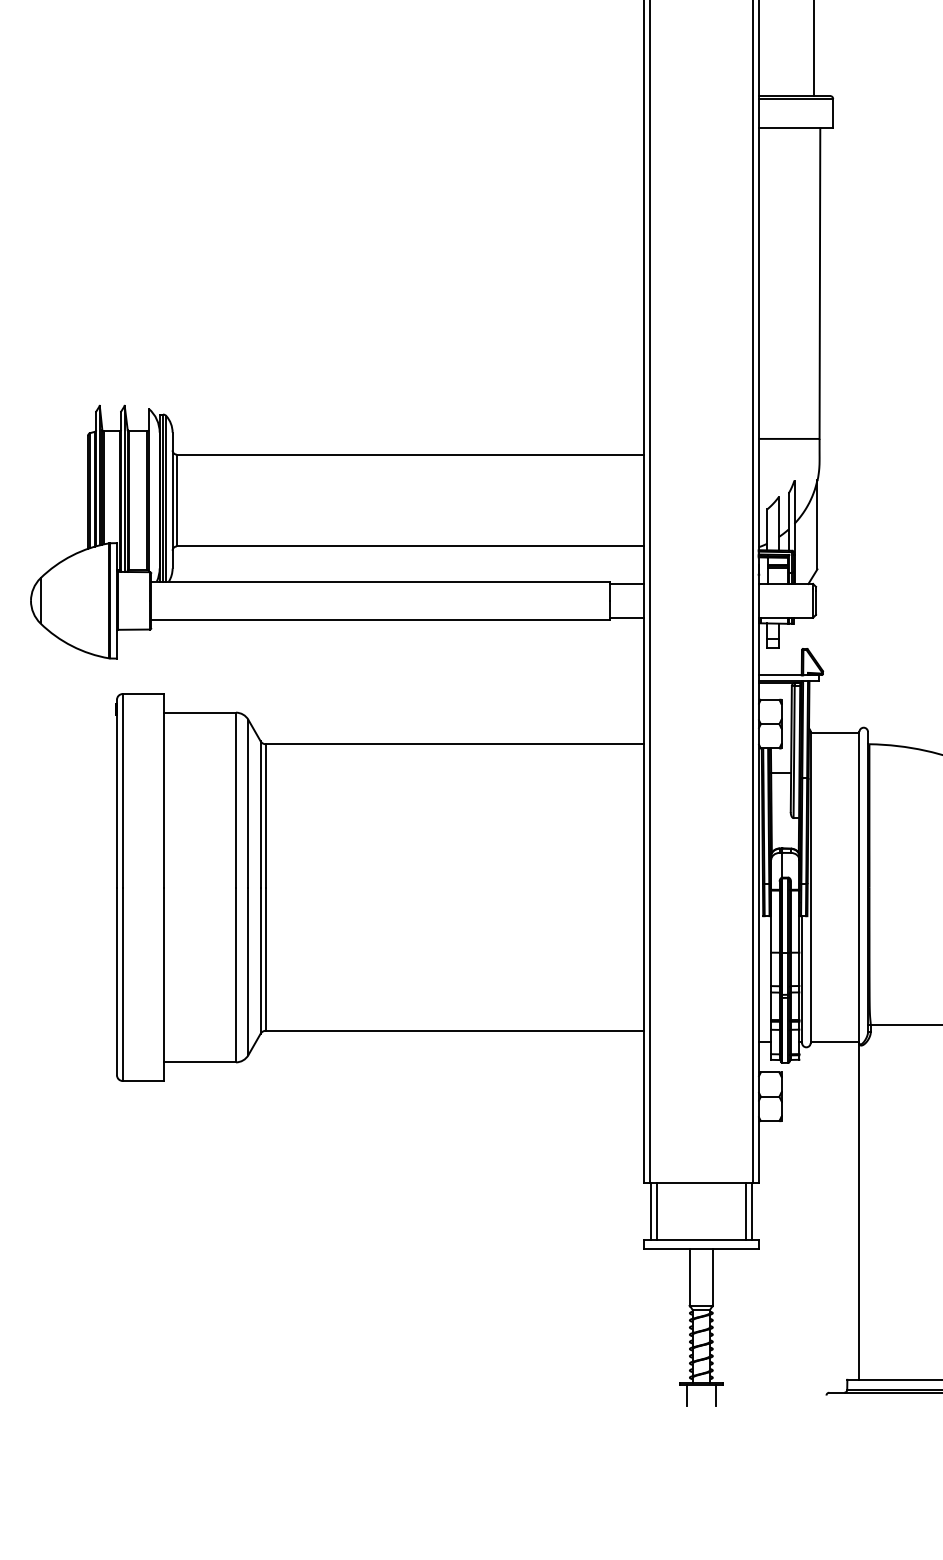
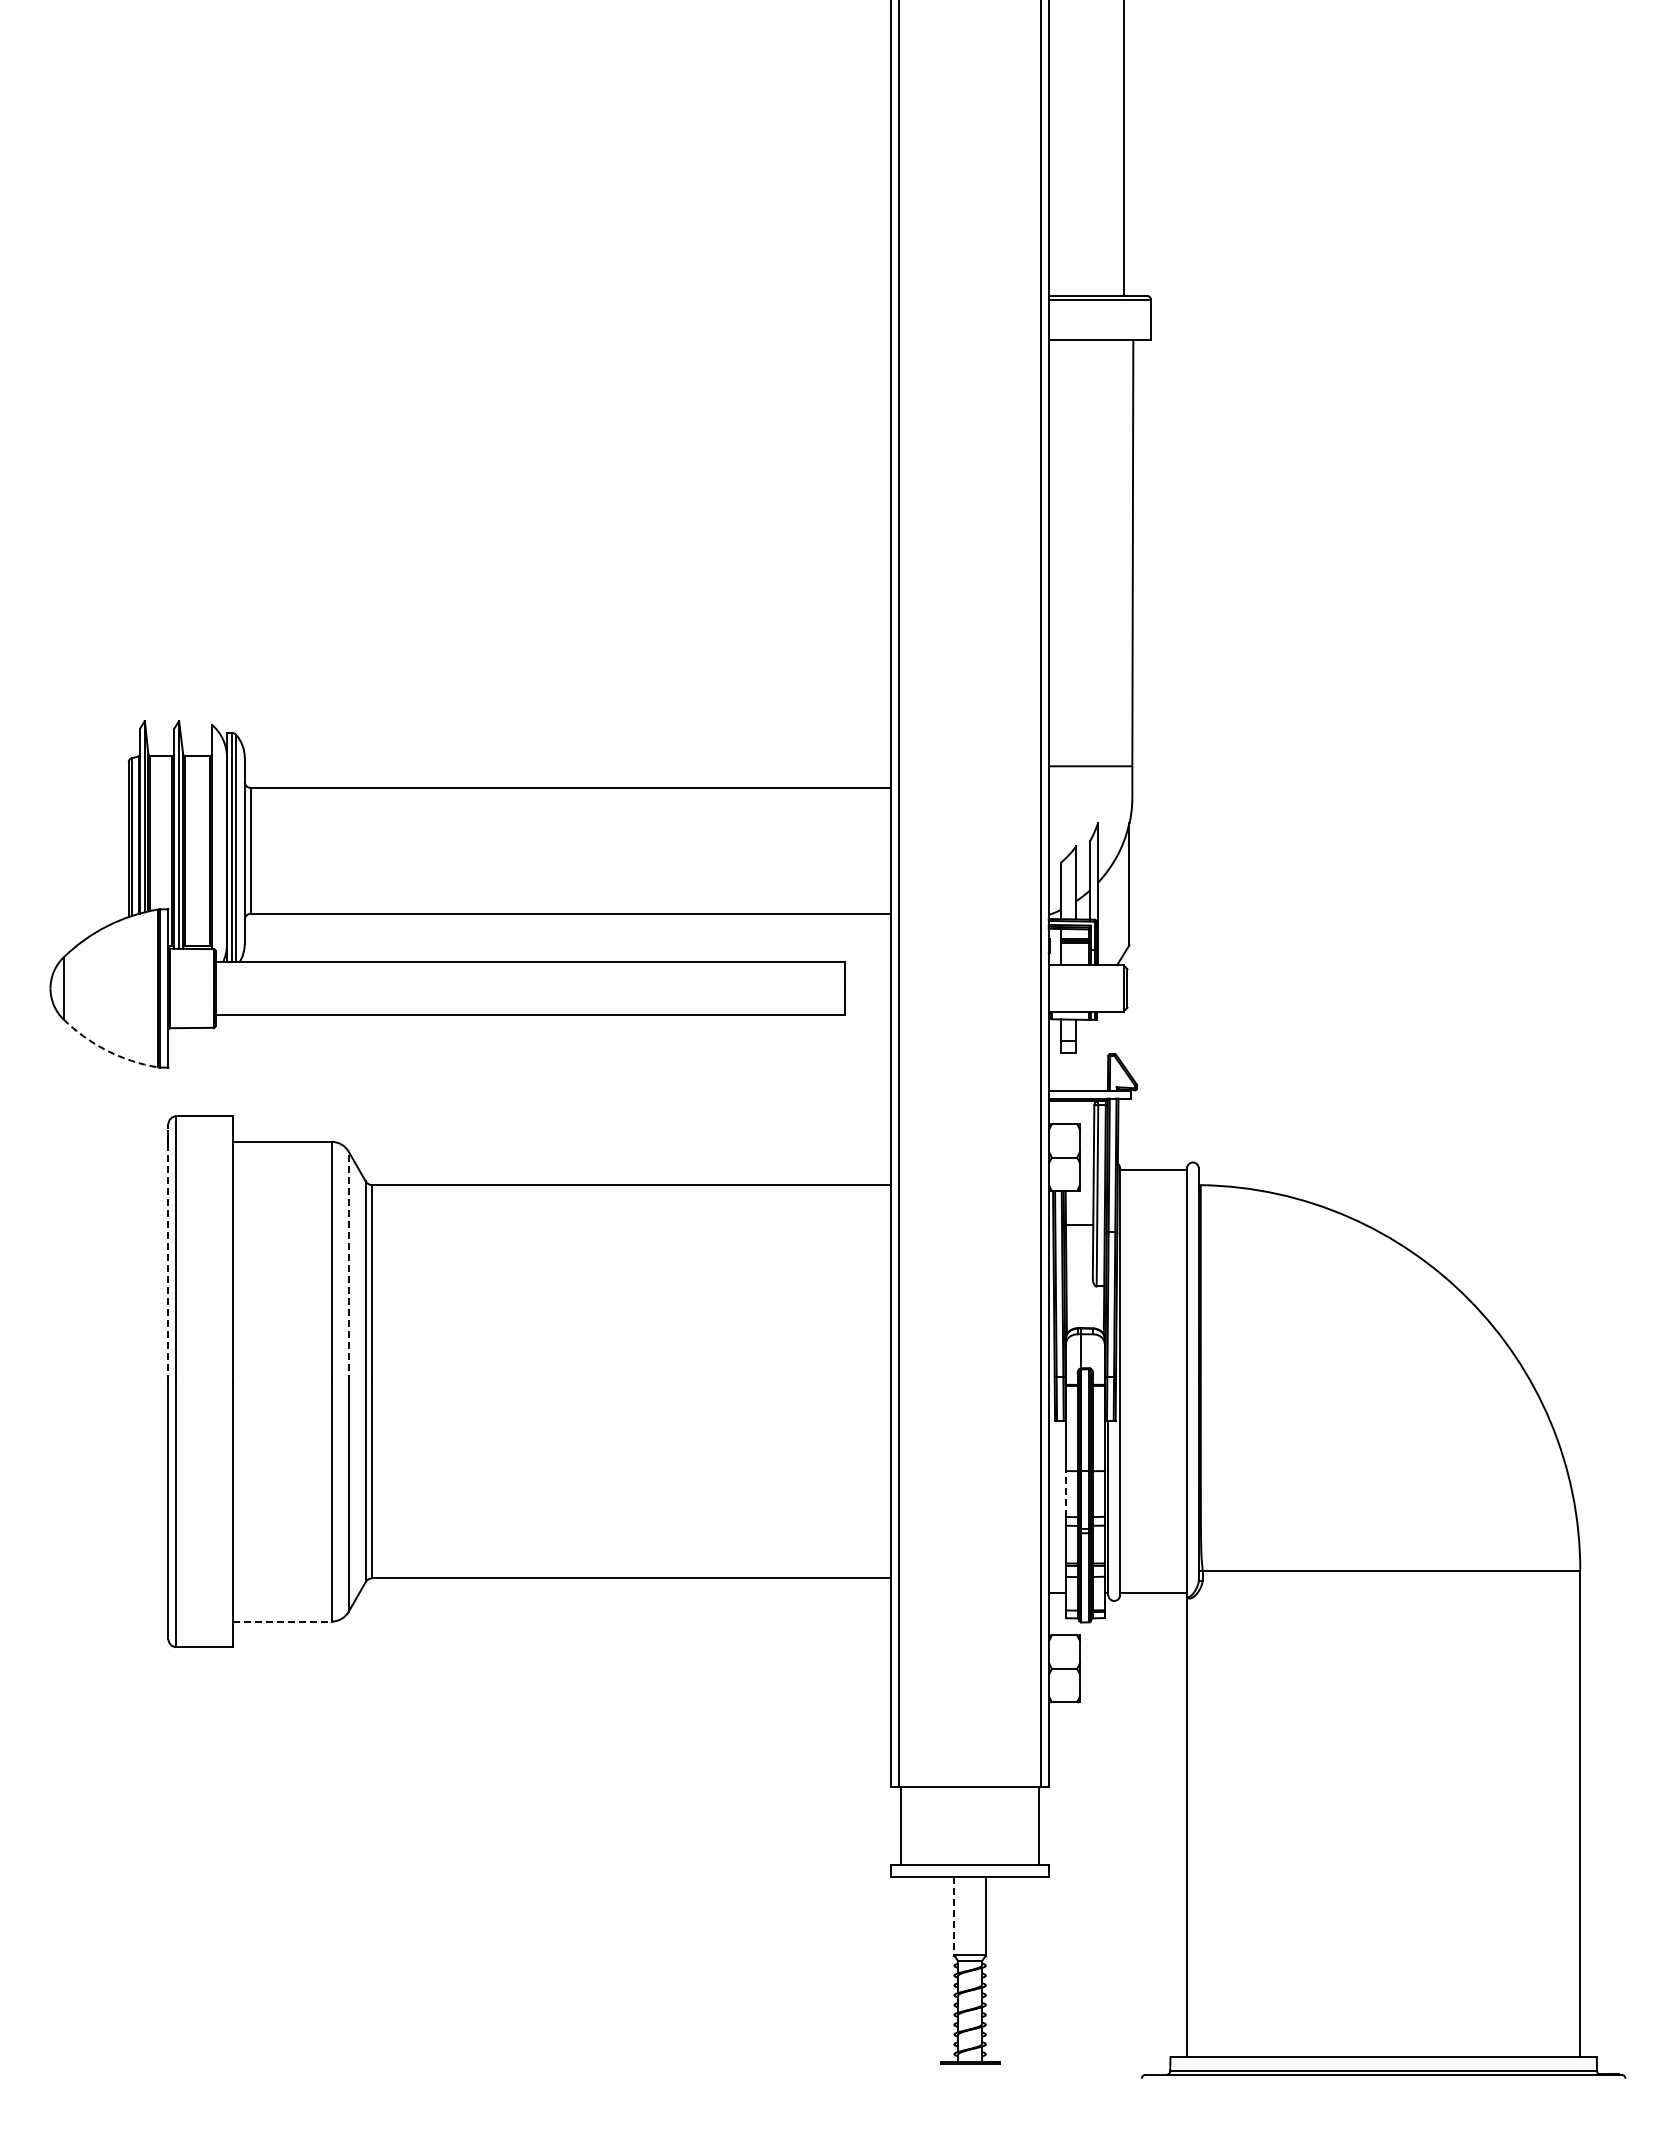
line: (626, 584) -> (867, 965), removed
line: (626, 617) -> (867, 1011), removed
arc: (71, 646) -> (106, 1050), solid -> dashed
line: (117, 793) -> (168, 1252), solid -> dashed
line: (248, 803) -> (348, 1266), solid -> dashed
line: (771, 969) -> (1066, 1494), solid -> dashed
line: (200, 1062) -> (283, 1621), solid -> dashed
line: (657, 1210) -> (909, 1825), removed
line: (746, 1210) -> (1031, 1825), removed
line: (689, 1277) -> (954, 1916), solid -> dashed
line: (687, 1395) -> (950, 2078), removed
line: (715, 1395) -> (989, 2078), removed

